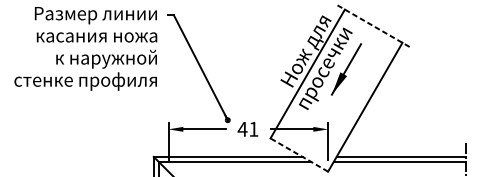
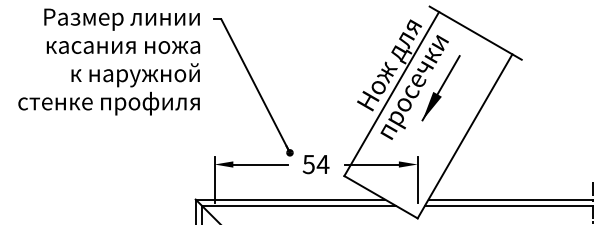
line: (374, 26) -> (476, 33), dashed -> solid
text: (247, 129) -> (315, 164), 41 -> 54
line: (298, 154) -> (380, 196), dashed -> solid

